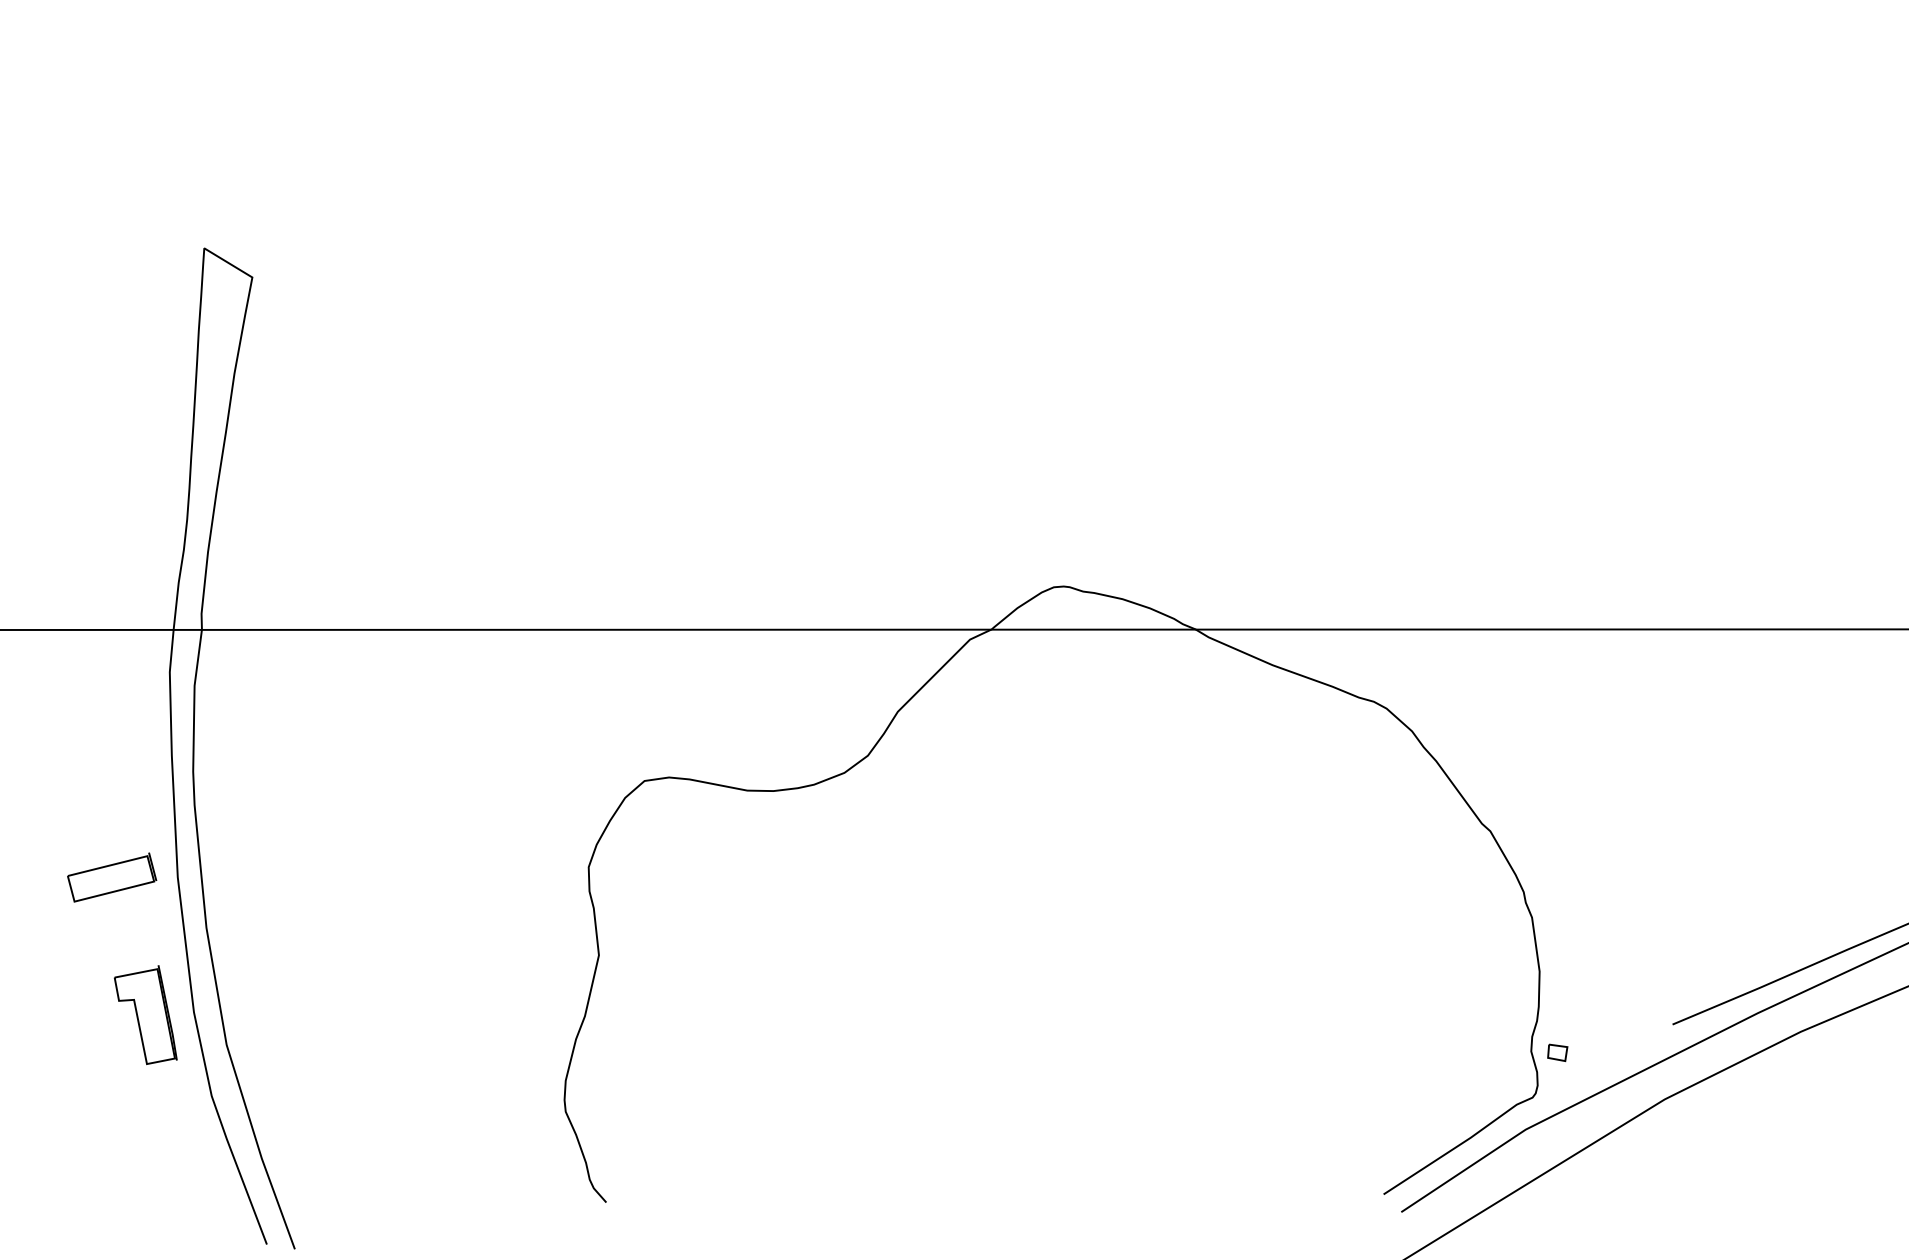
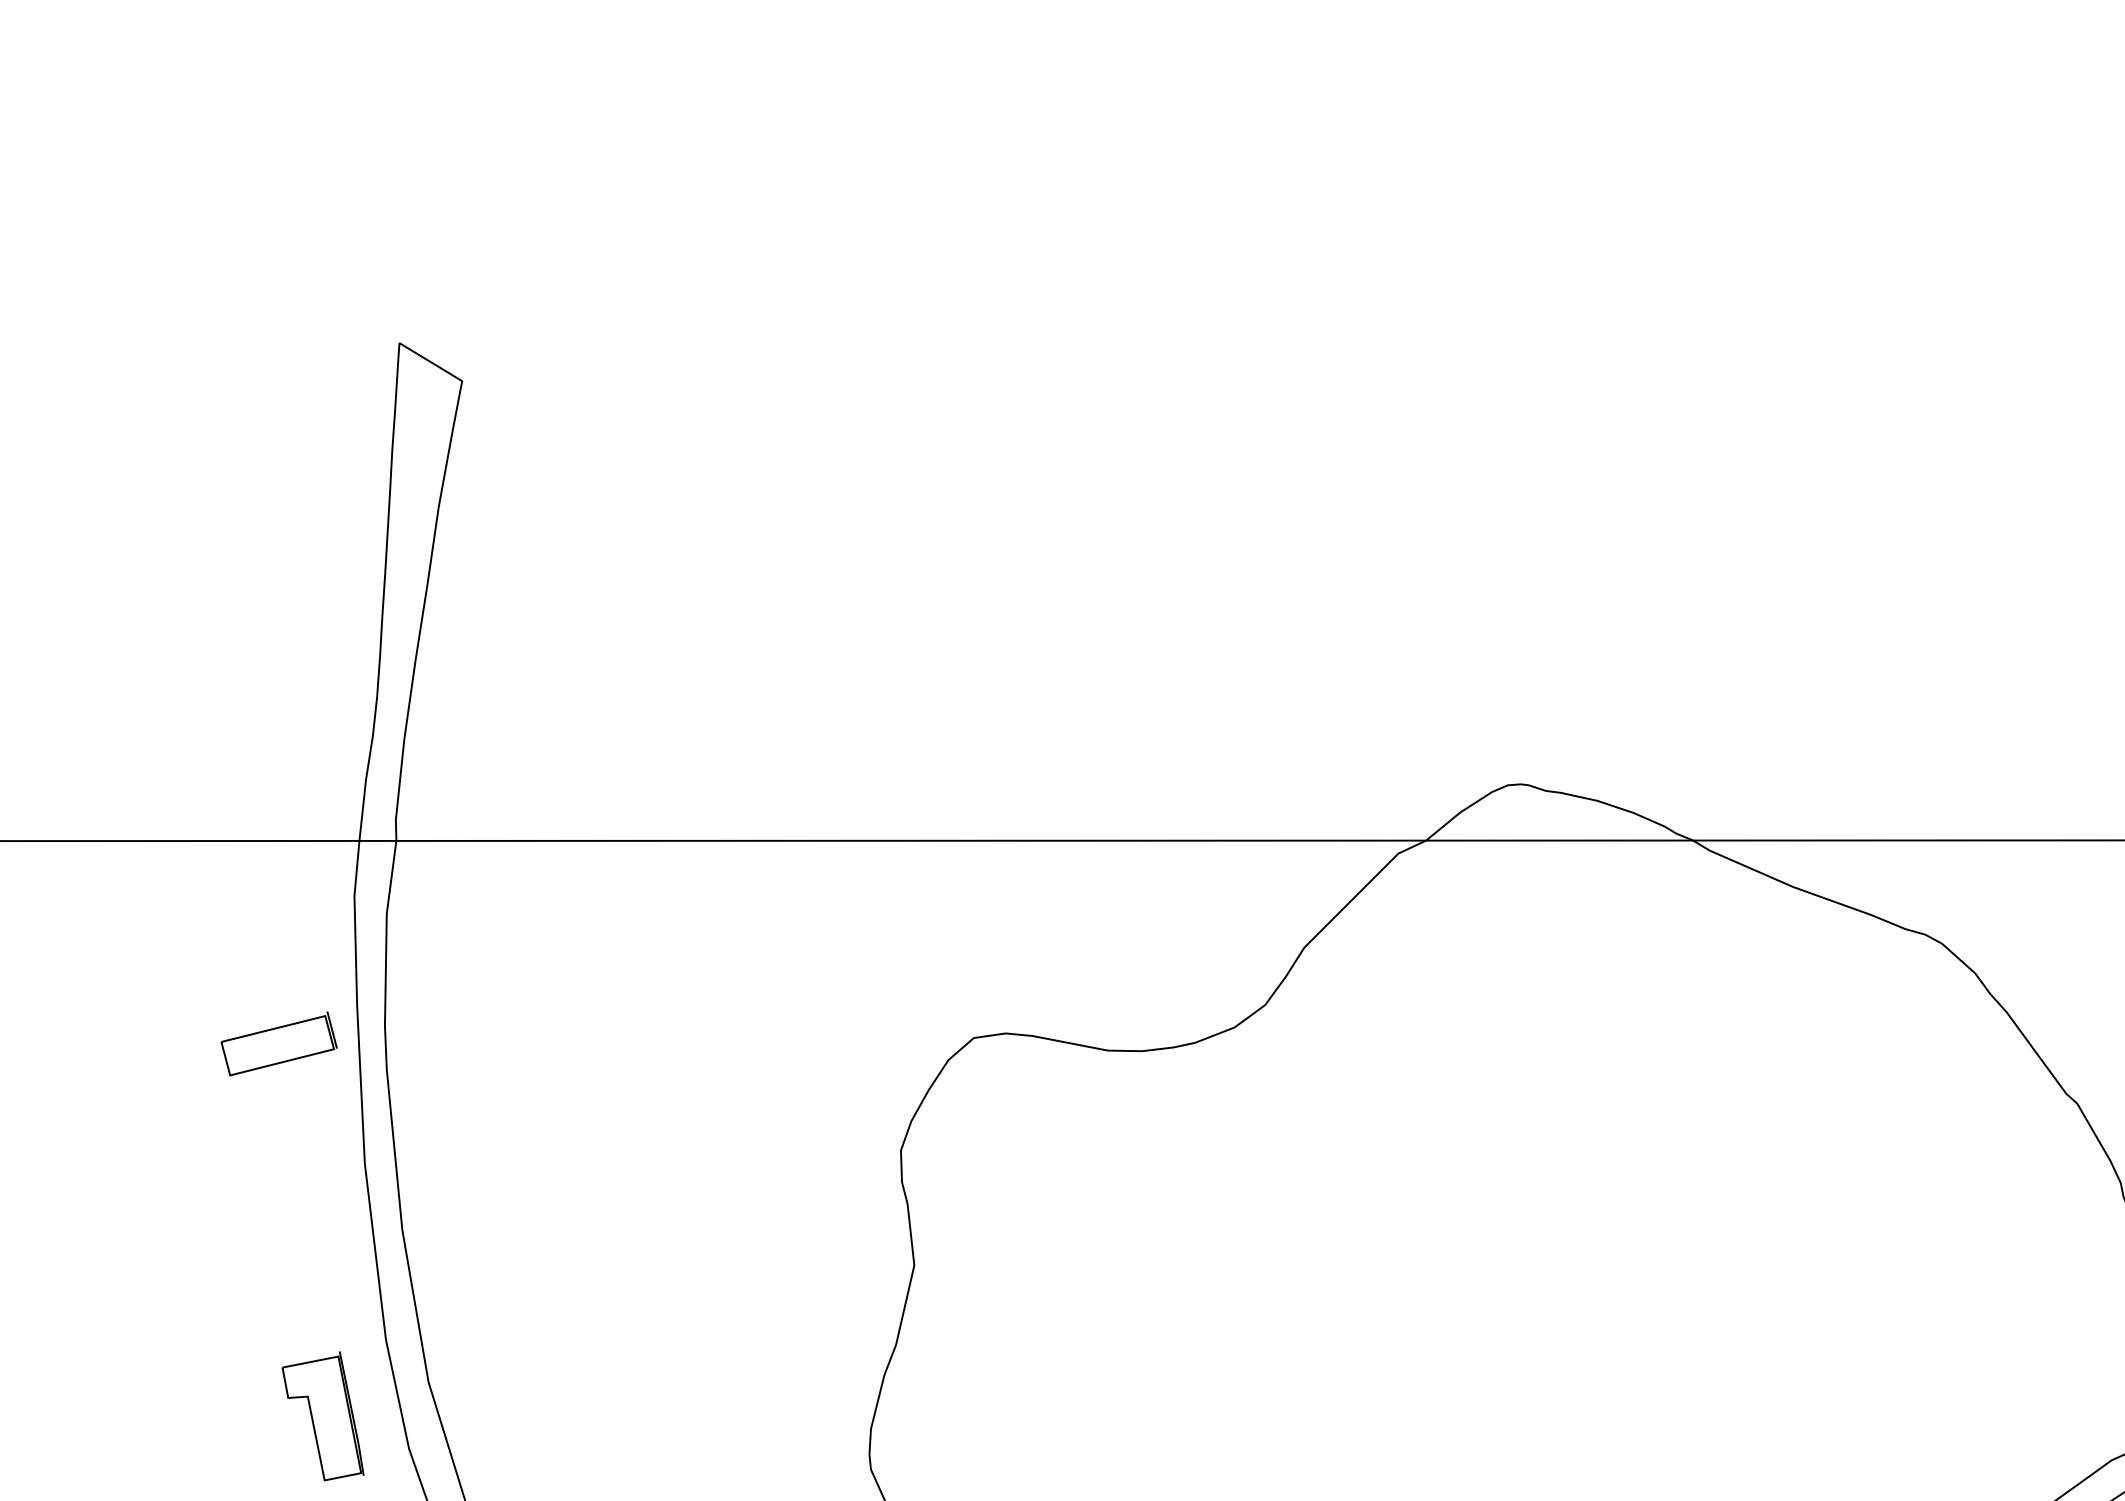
part: (112, 877) -> (279, 1043), moved
part: (145, 1014) -> (322, 1415), moved

